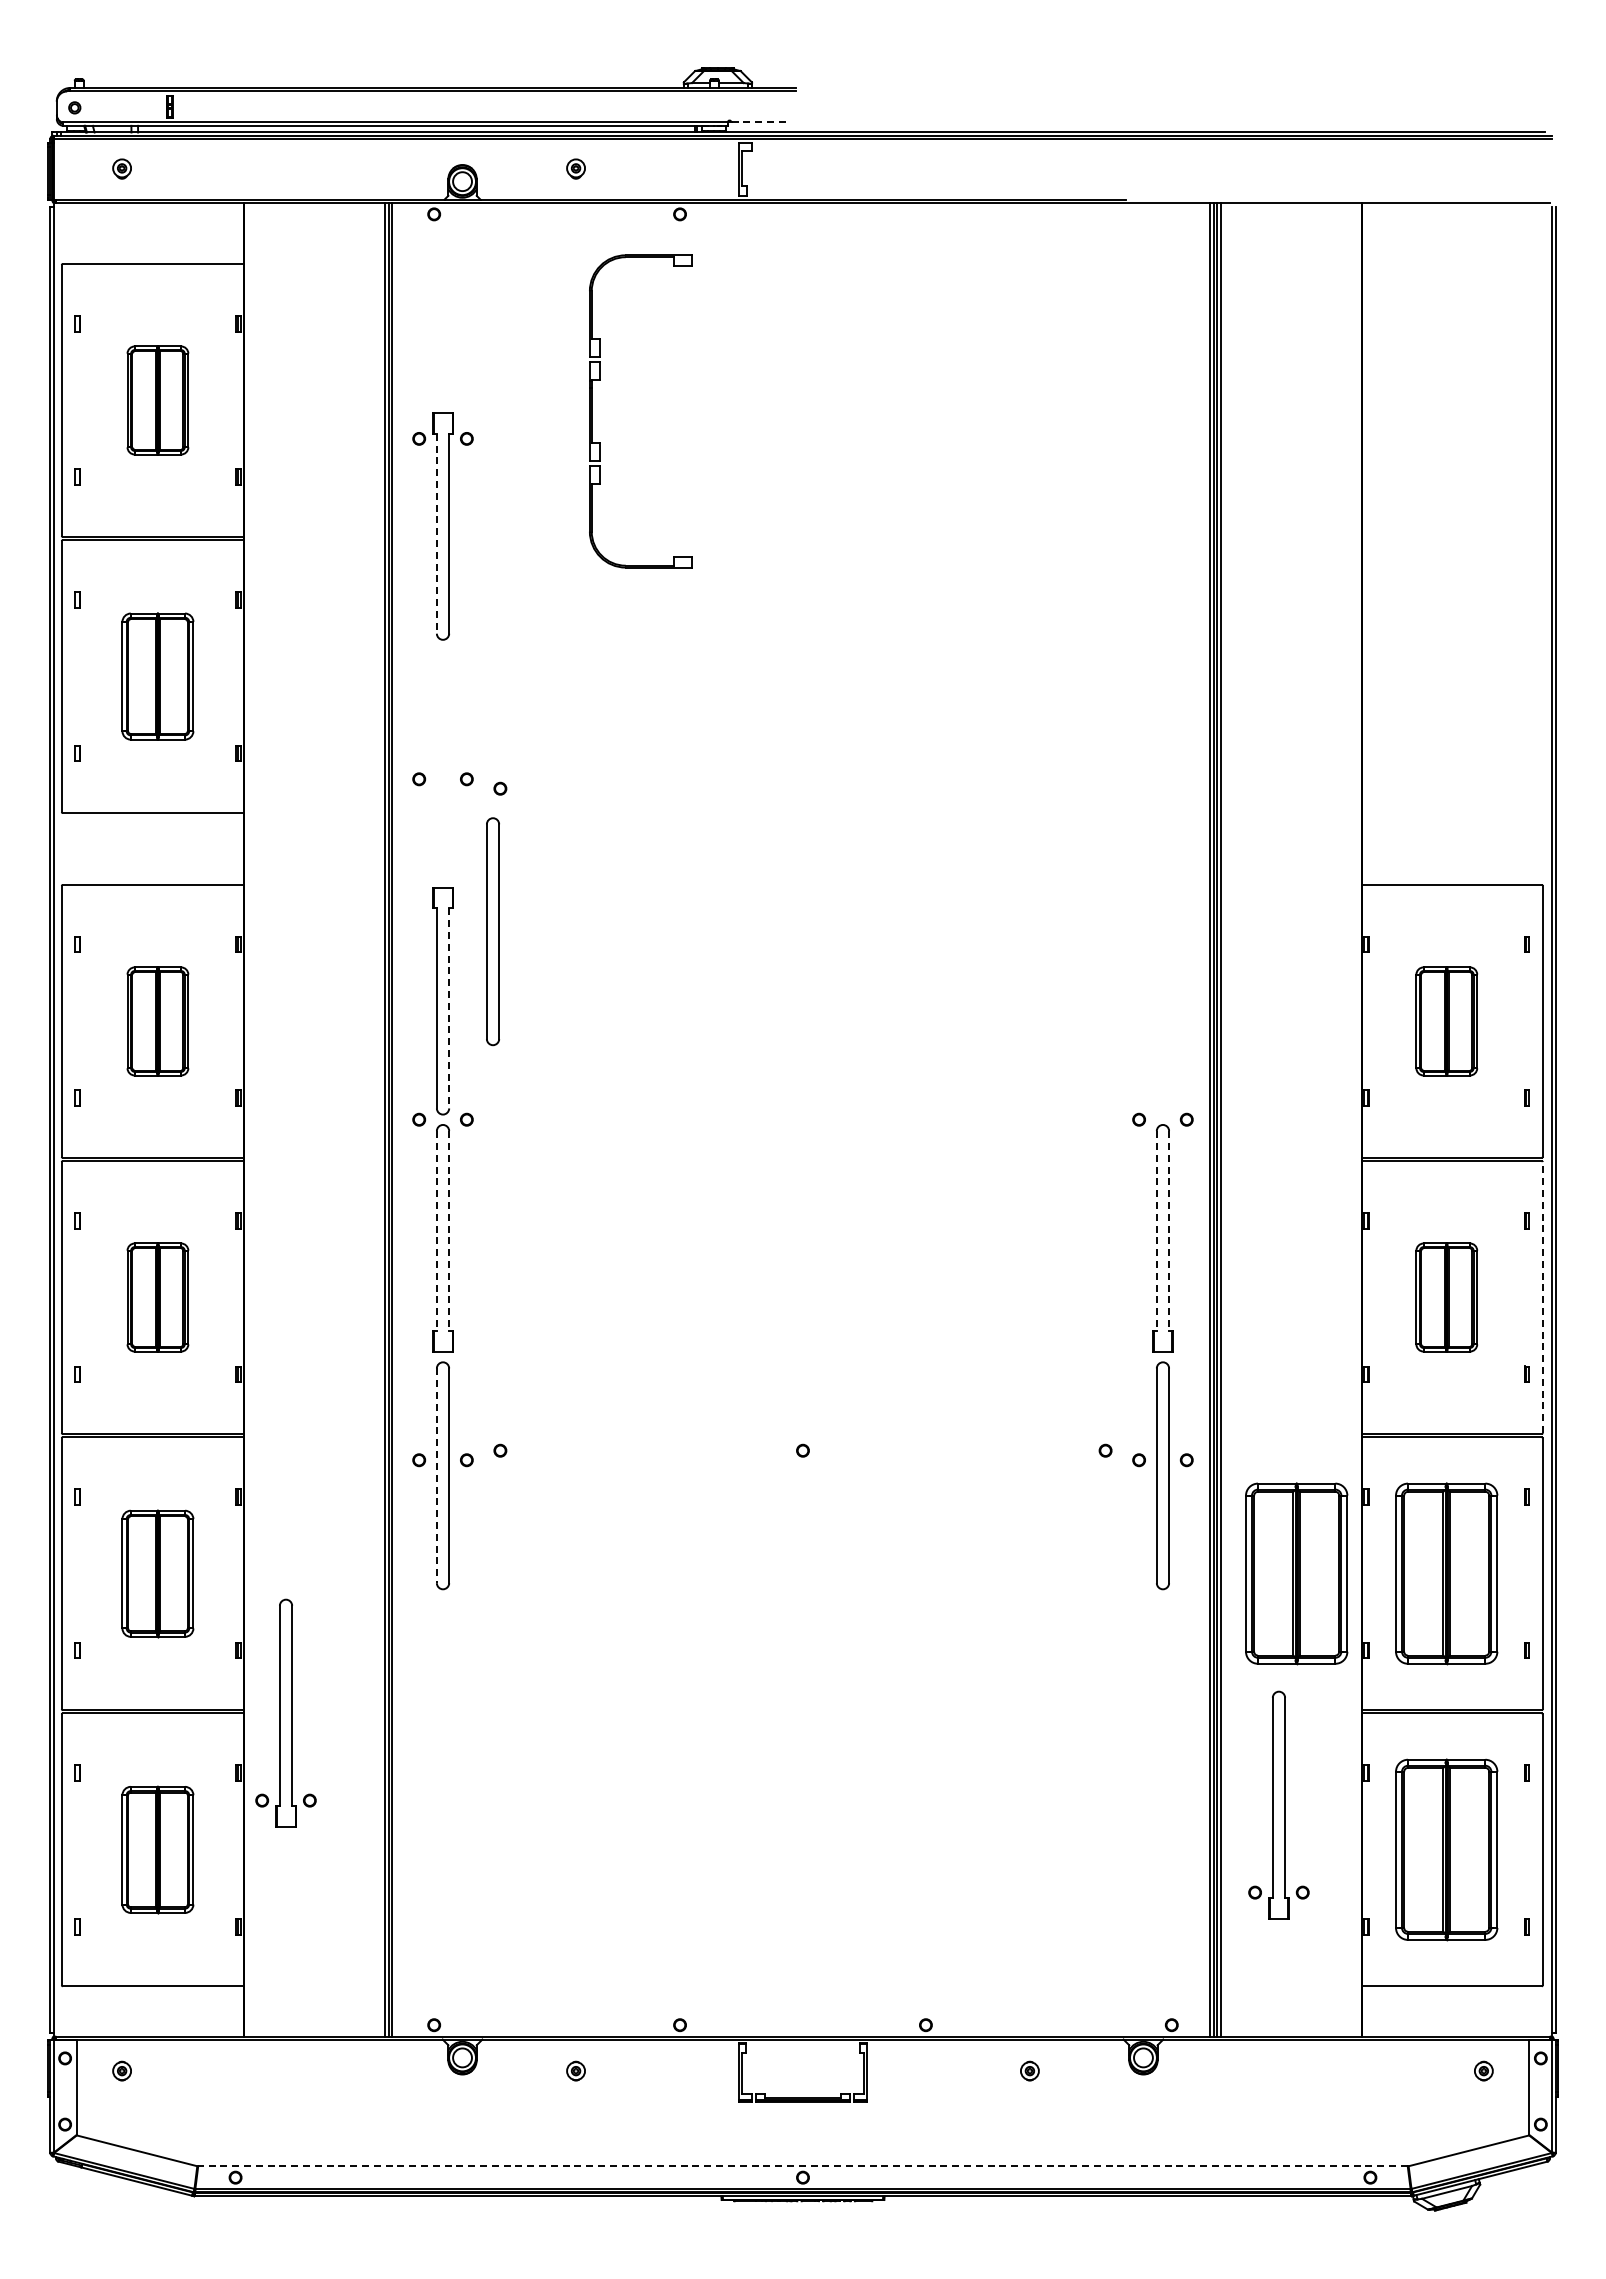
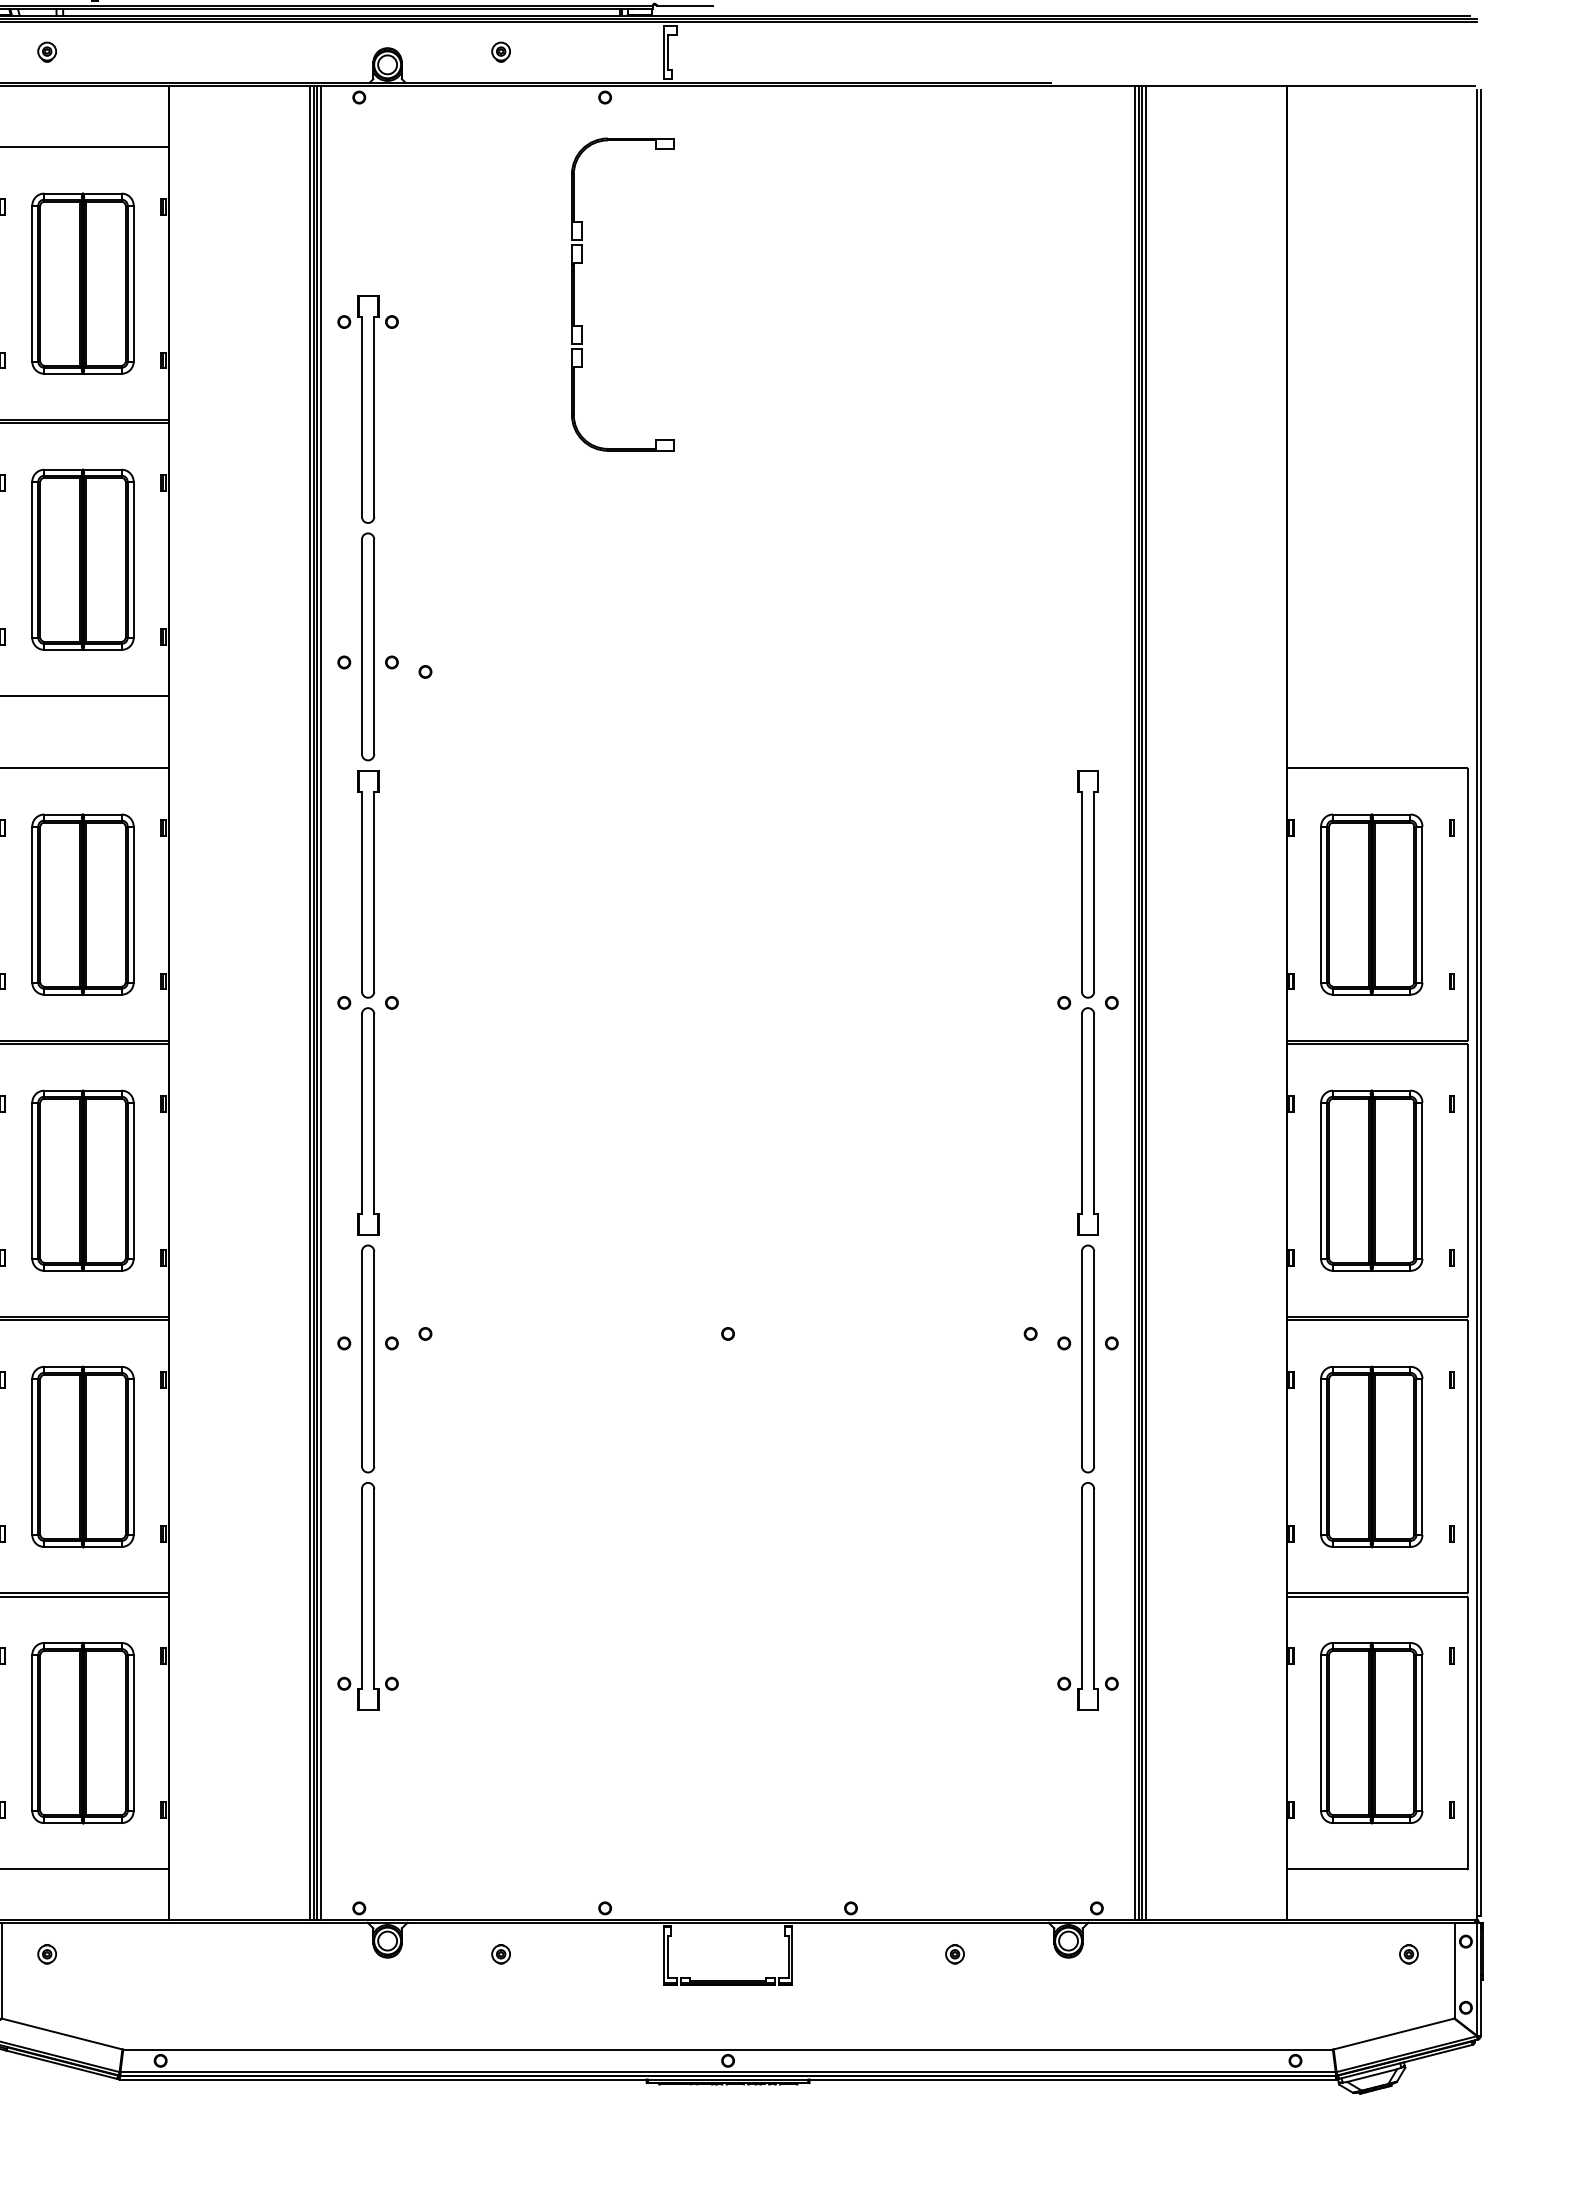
line: (760, 122) -> (685, 5), dashed -> solid
part: (157, 400) -> (82, 283), size x1.67
part: (592, 411) -> (574, 294), moved
line: (436, 533) -> (361, 416), dashed -> solid
part: (157, 676) -> (82, 559), size x1.43
part: (492, 931) -> (367, 646), moved
part: (1162, 1001) -> (1087, 884), added
line: (449, 1008) -> (374, 891), dashed -> solid
part: (157, 1021) -> (82, 904), size x1.67
part: (1446, 1021) -> (1371, 904), size x1.67
line: (395, 1119) -> (320, 1002), added
line: (436, 1231) -> (361, 1114), dashed -> solid
line: (449, 1231) -> (374, 1114), dashed -> solid
line: (1156, 1231) -> (1081, 1114), dashed -> solid
line: (1169, 1231) -> (1094, 1114), dashed -> solid
part: (157, 1297) -> (82, 1180), size x1.67
part: (1446, 1297) -> (1371, 1180), size x1.67
line: (1542, 1297) -> (1467, 1180), dashed -> solid
line: (436, 1476) -> (361, 1359), dashed -> solid
part: (157, 1573) -> (82, 1456), size x1.43
part: (1296, 1573) -> (1221, 1456), removed
part: (285, 1712) -> (367, 1595), moved
part: (1278, 1804) -> (1087, 1595), moved
part: (157, 1849) -> (82, 1732), size x1.43
line: (802, 2166) -> (727, 2049), dashed -> solid

